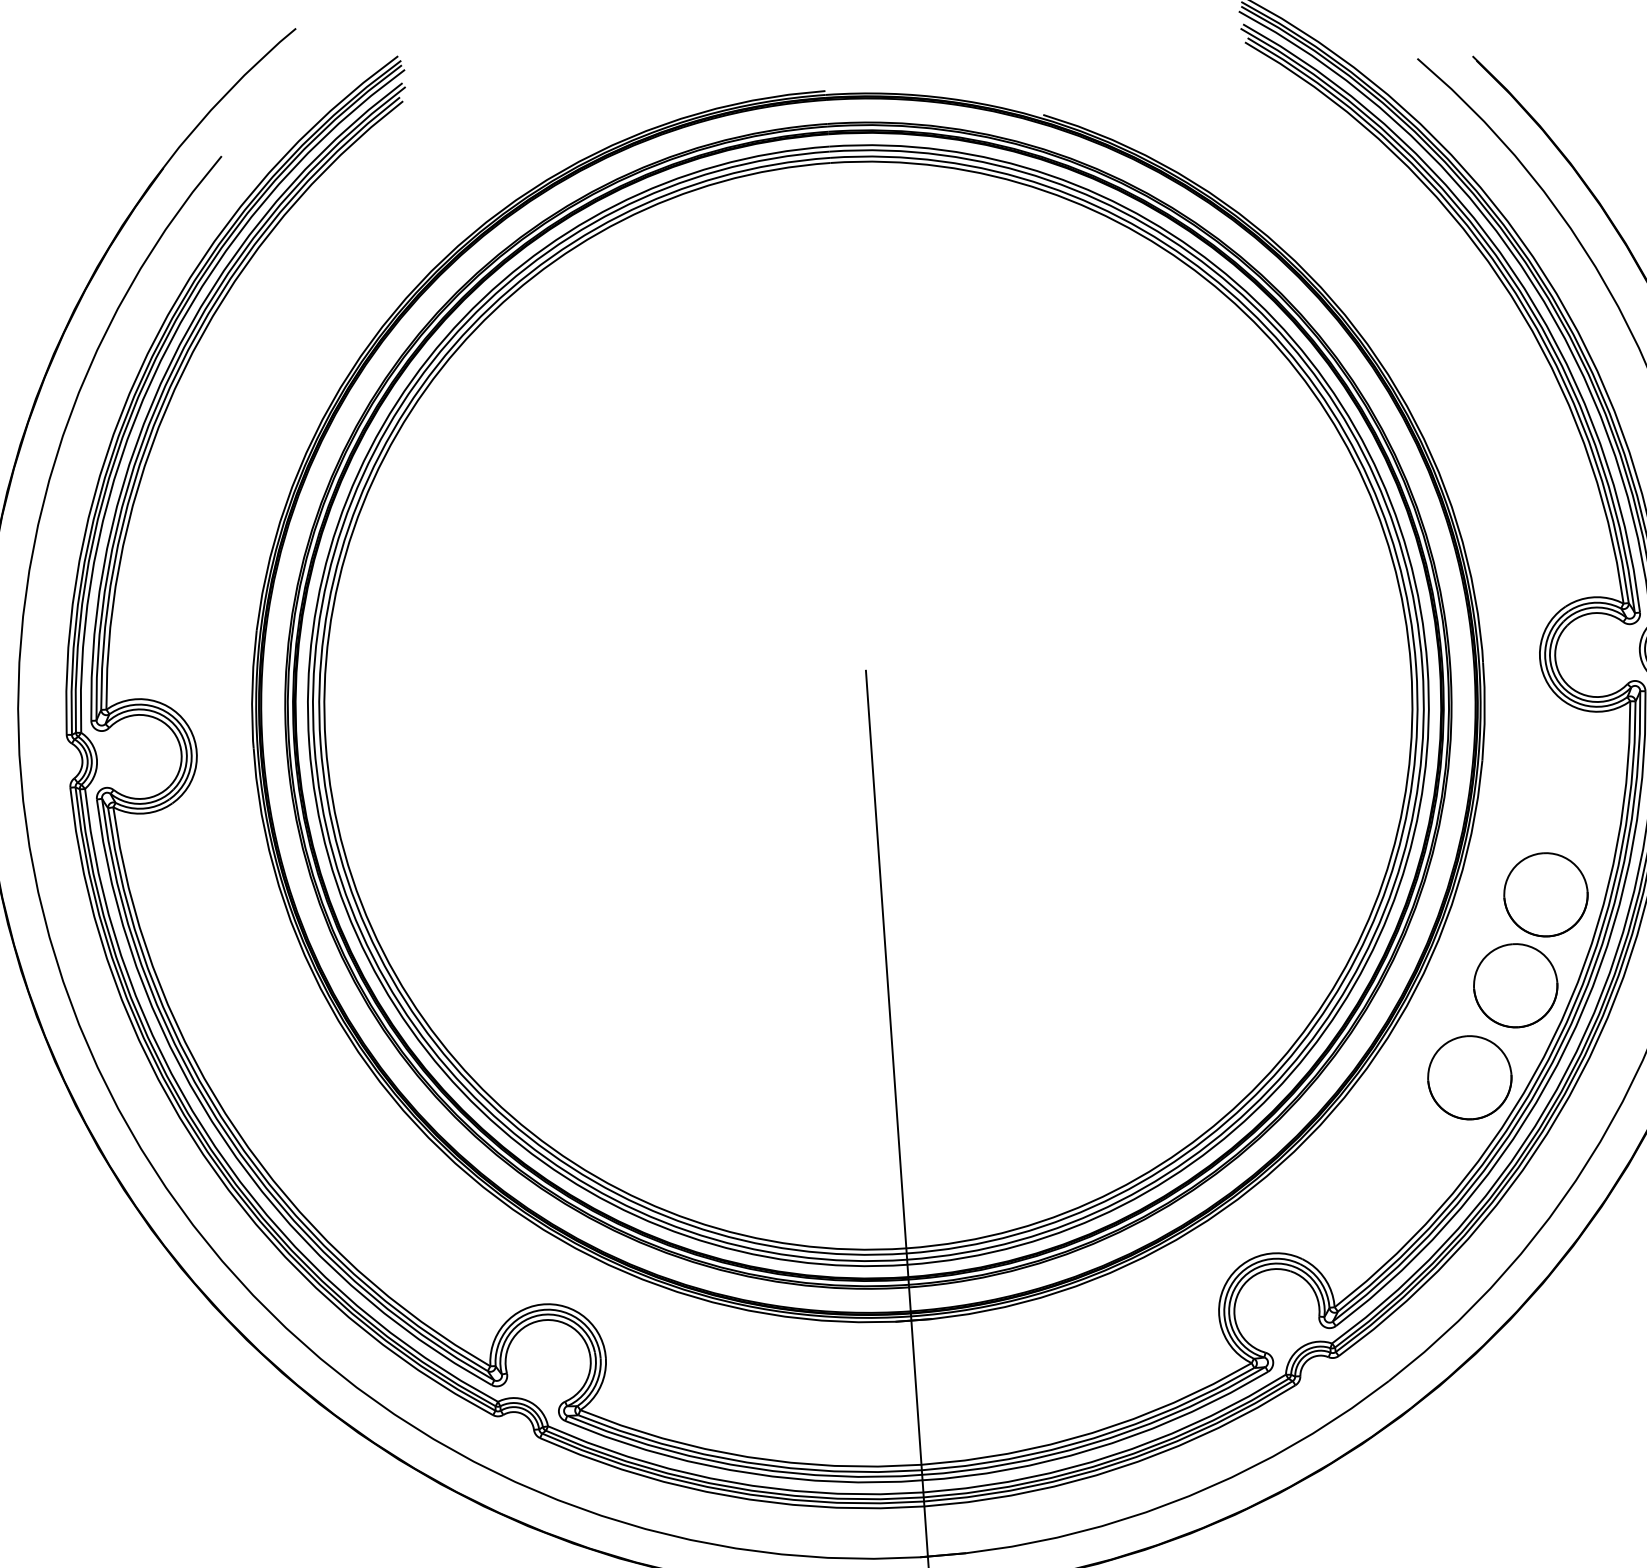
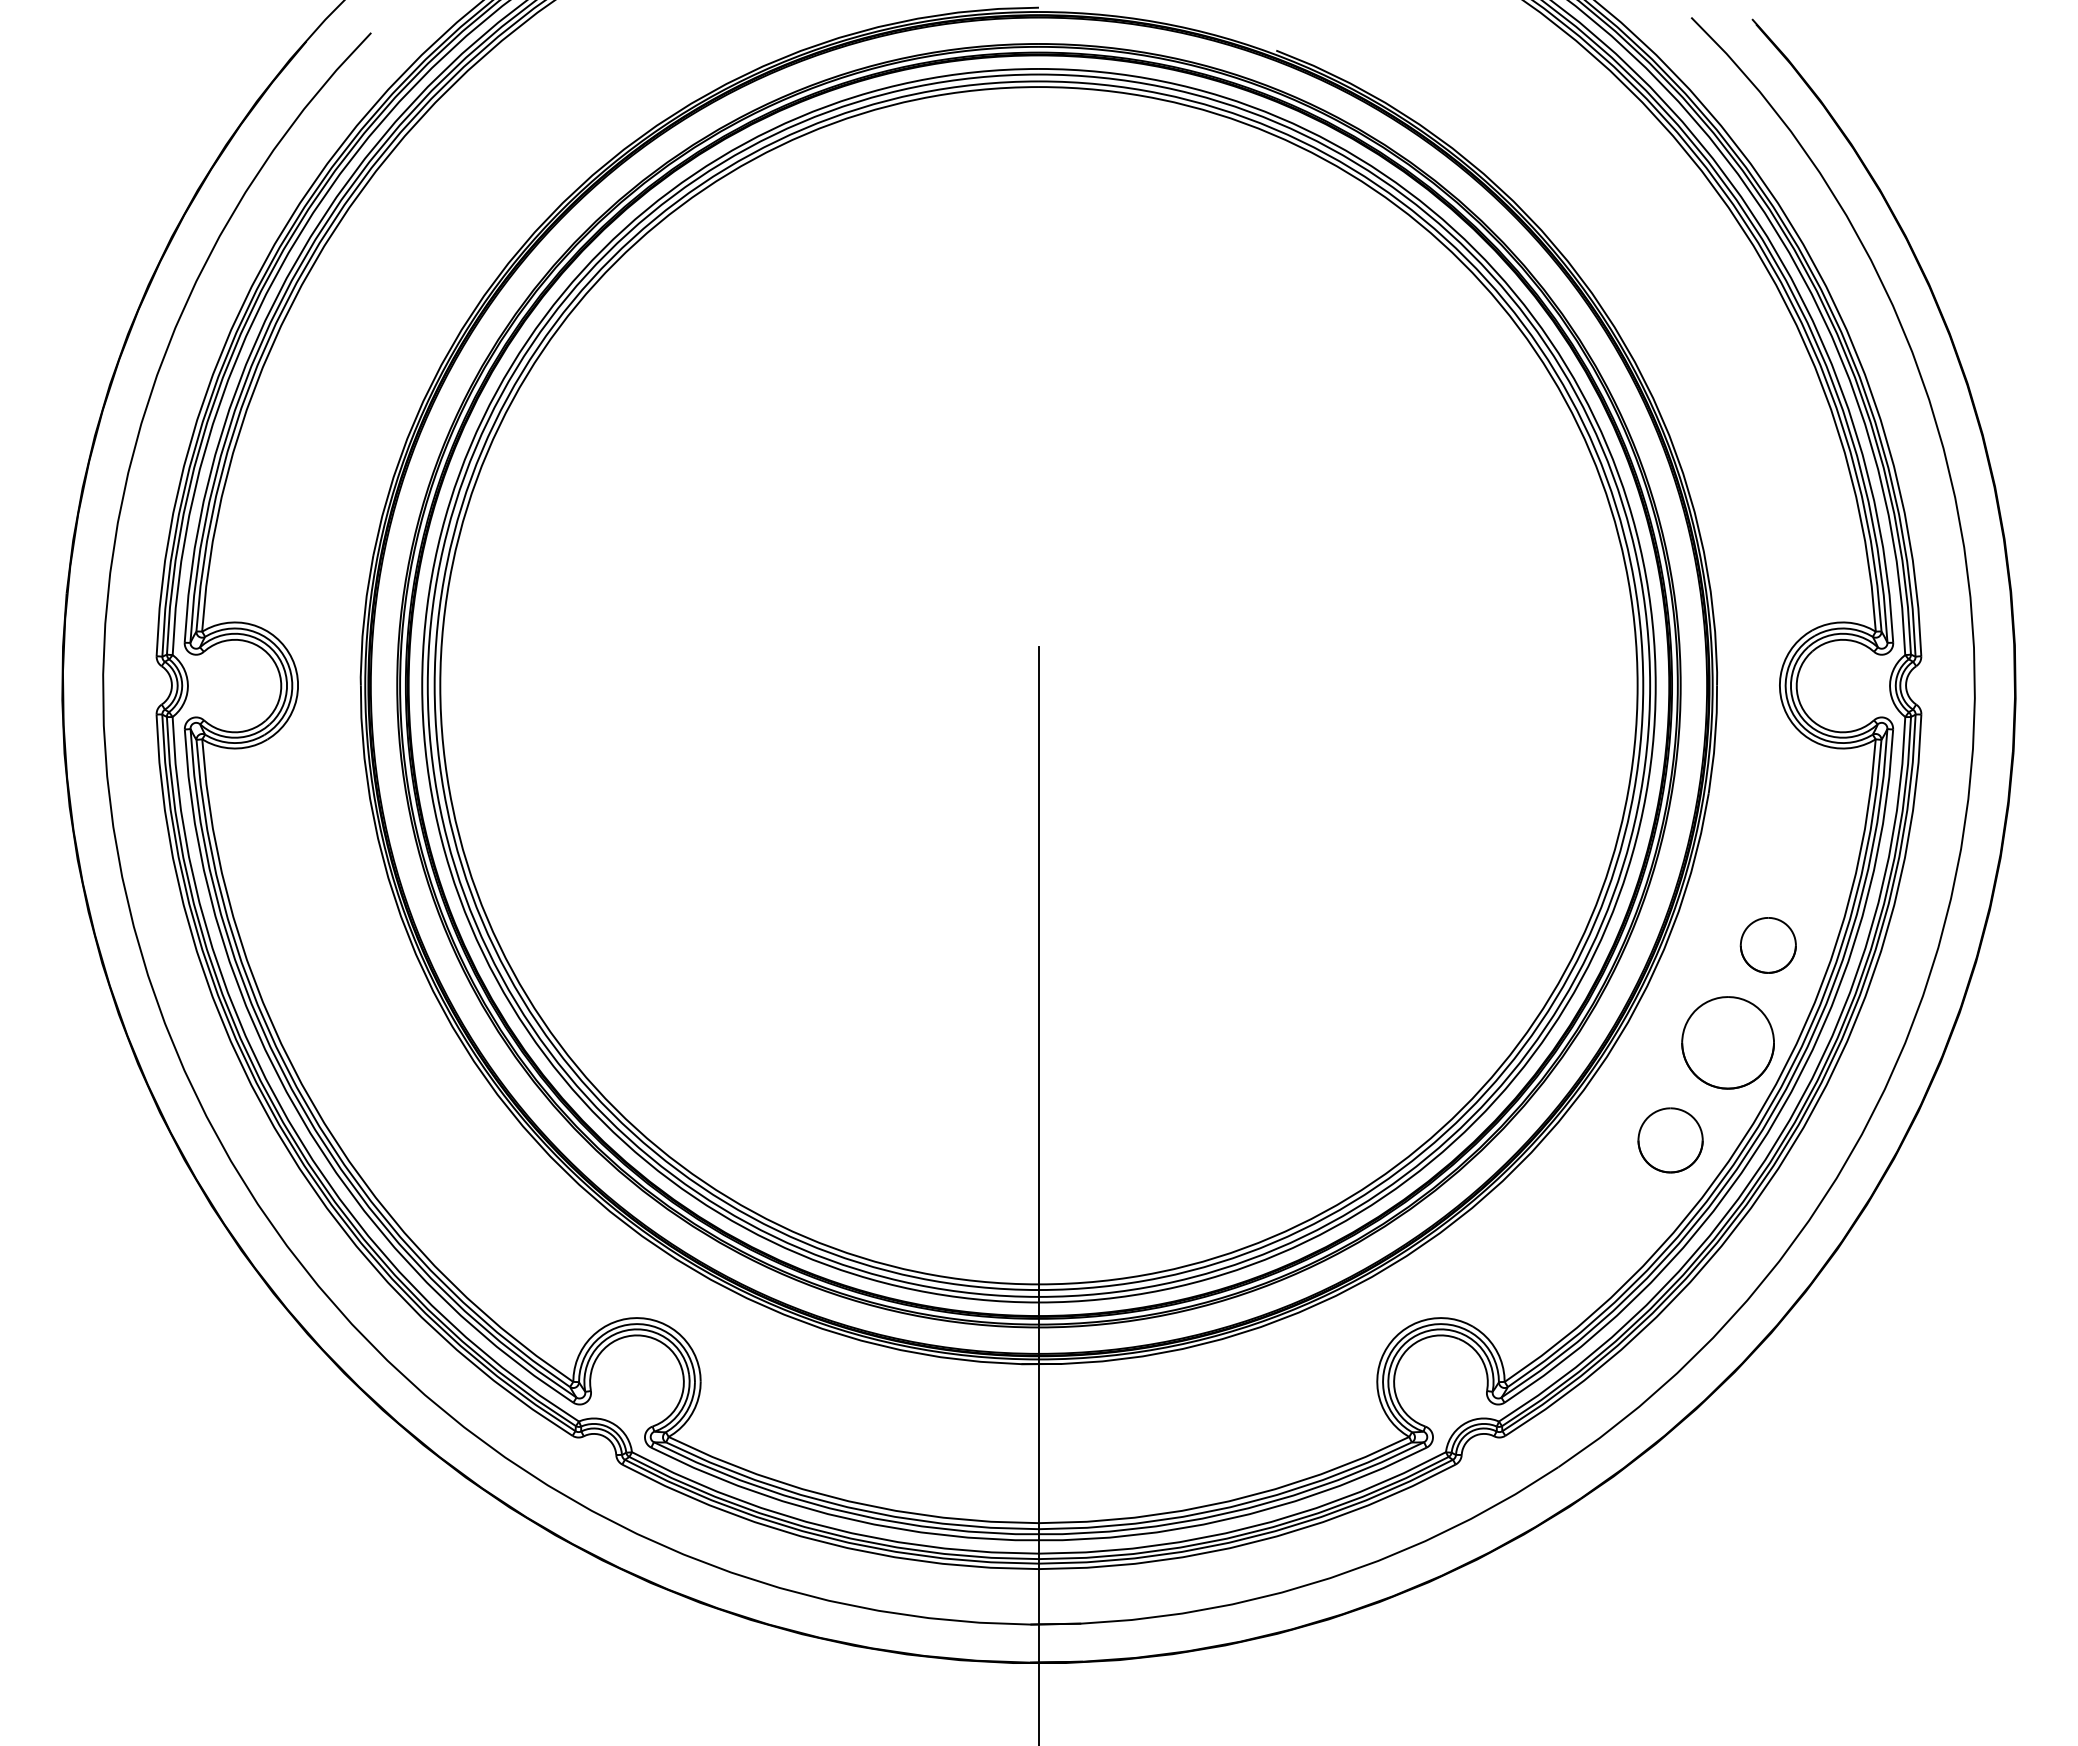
part: (1546, 894) -> (1768, 945), size x0.6
part: (1469, 1077) -> (1670, 1140), size x0.7

